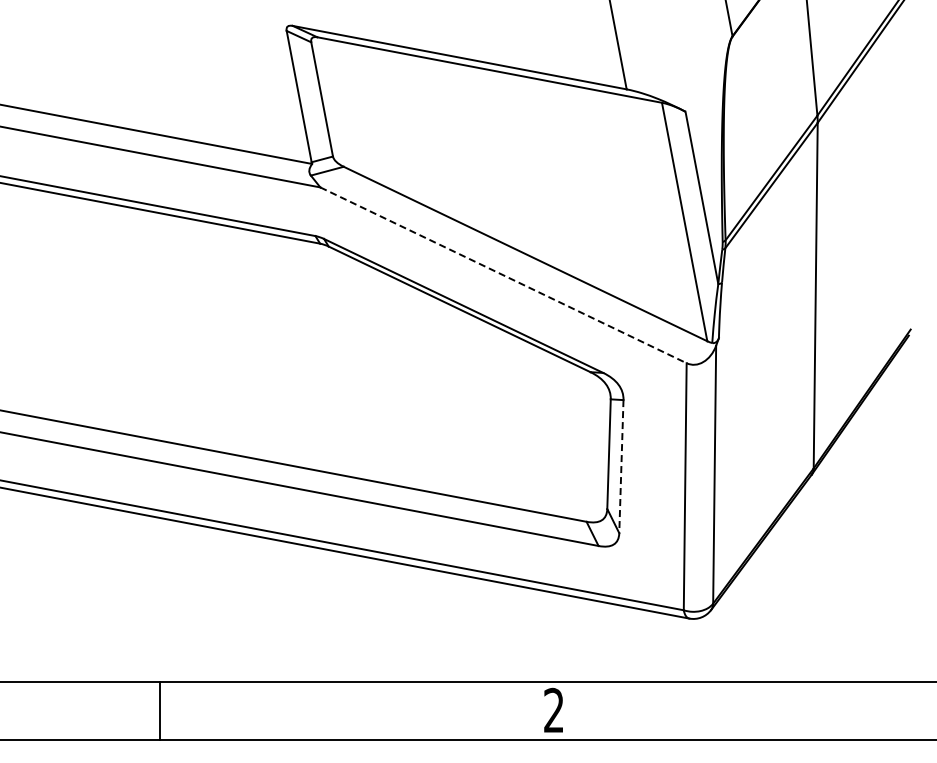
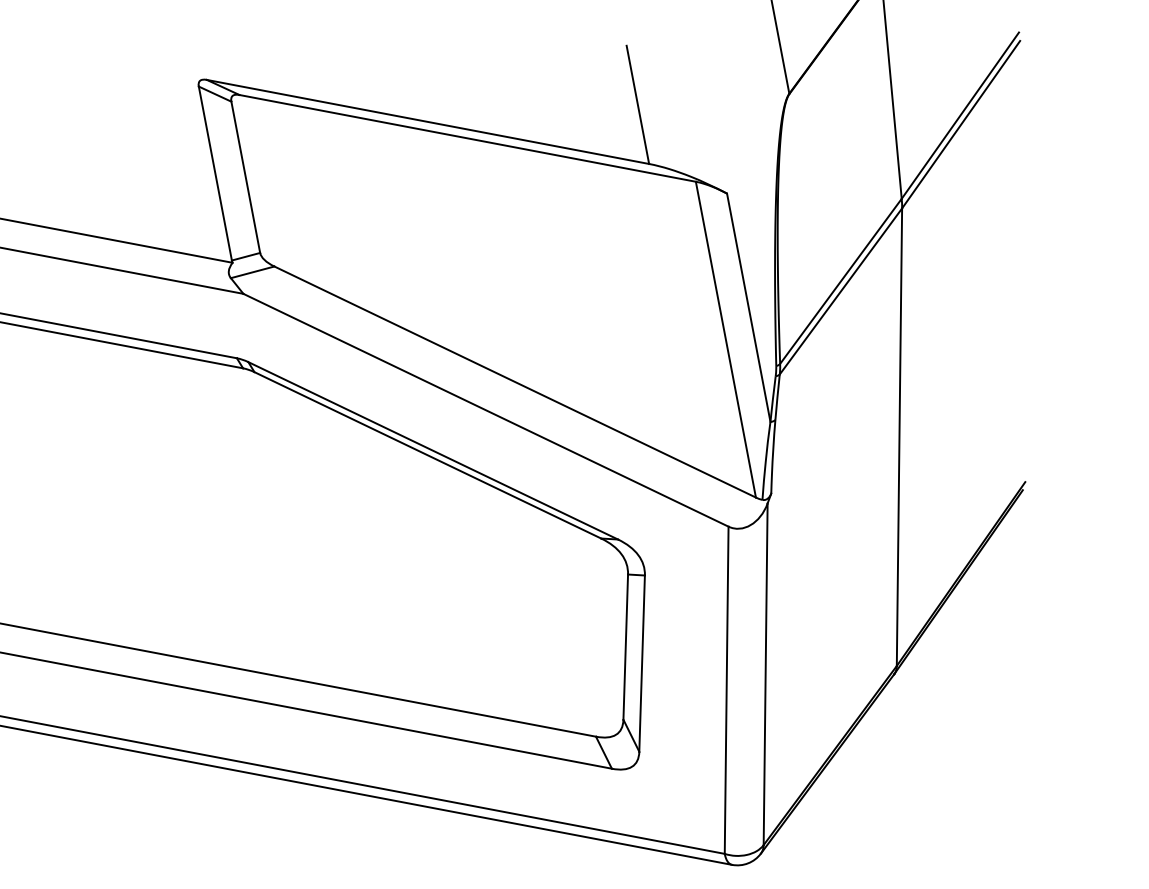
line: (503, 275) -> (485, 410), dashed -> solid
line: (621, 466) -> (642, 663), dashed -> solid

